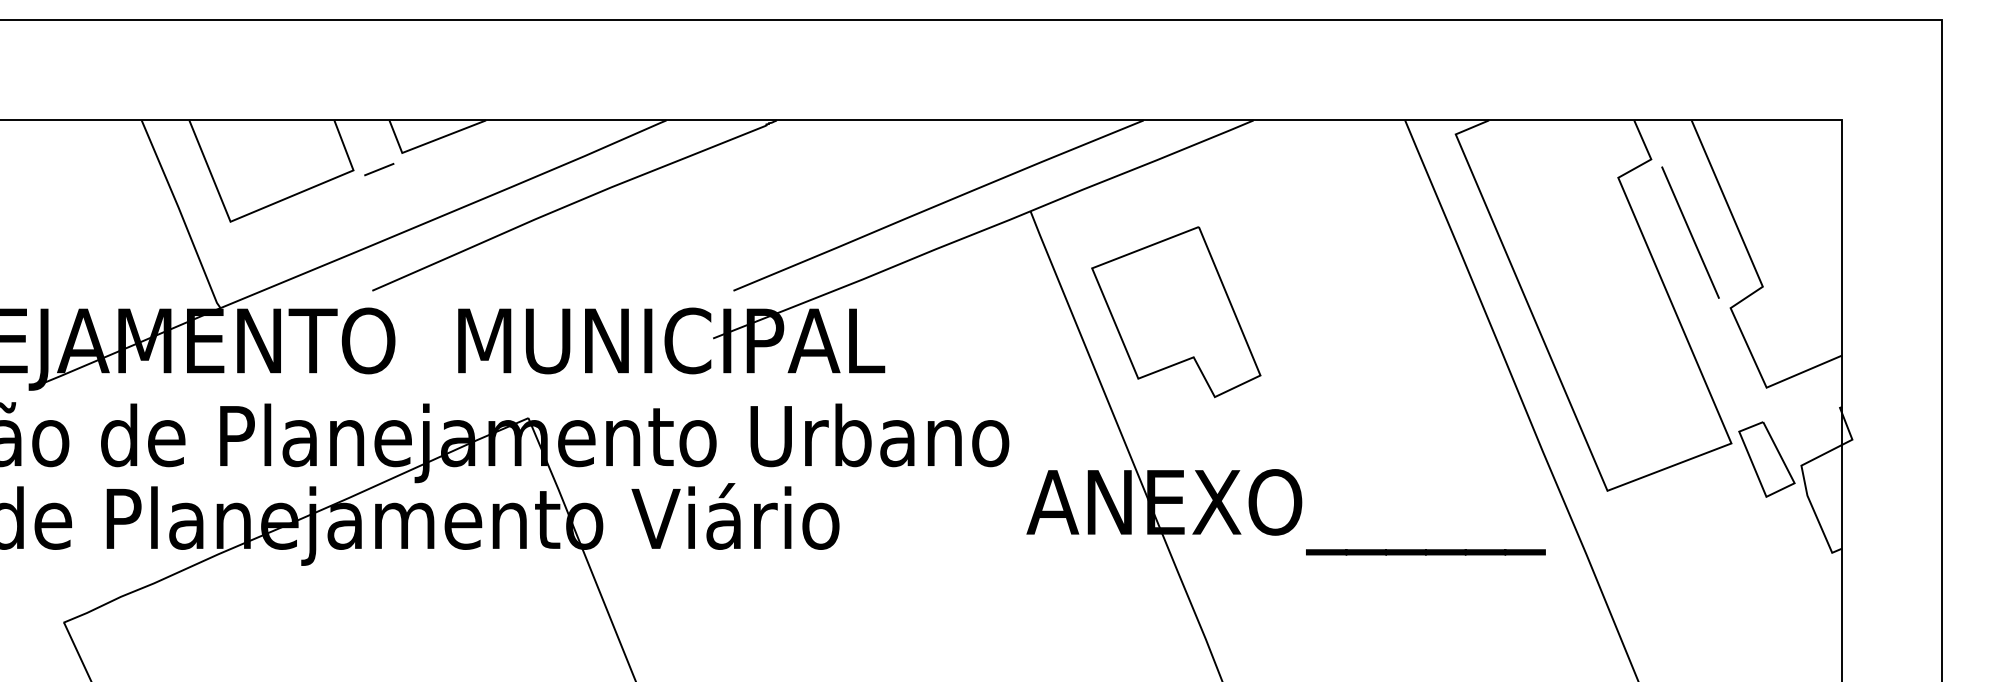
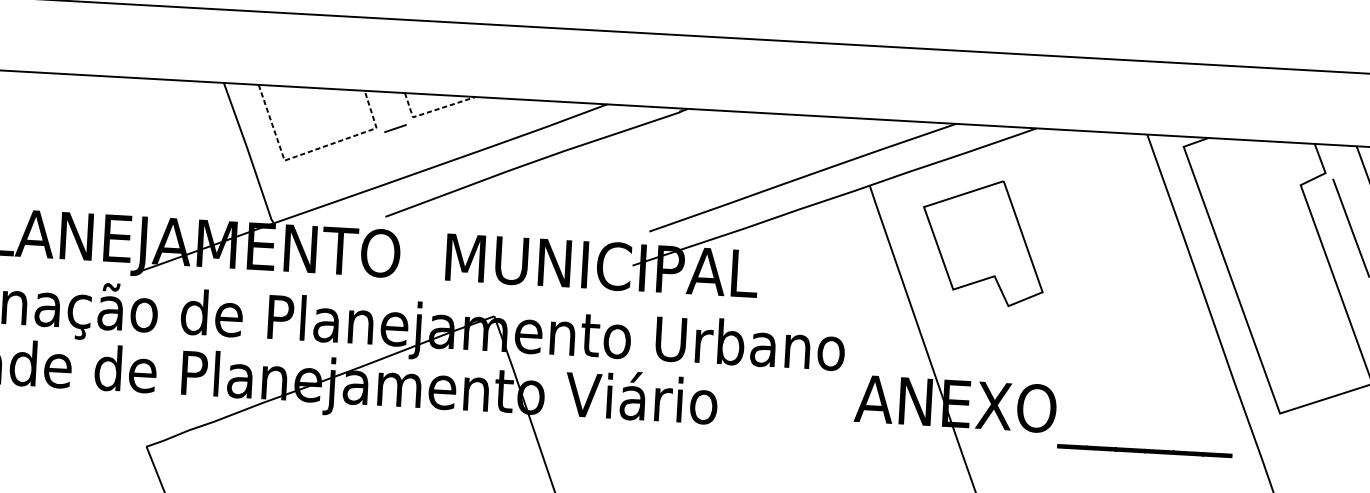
line: (427, 143) -> (431, 111), solid -> dashed
line: (266, 206) -> (311, 150), solid -> dashed
part: (1176, 312) -> (983, 242), moved

